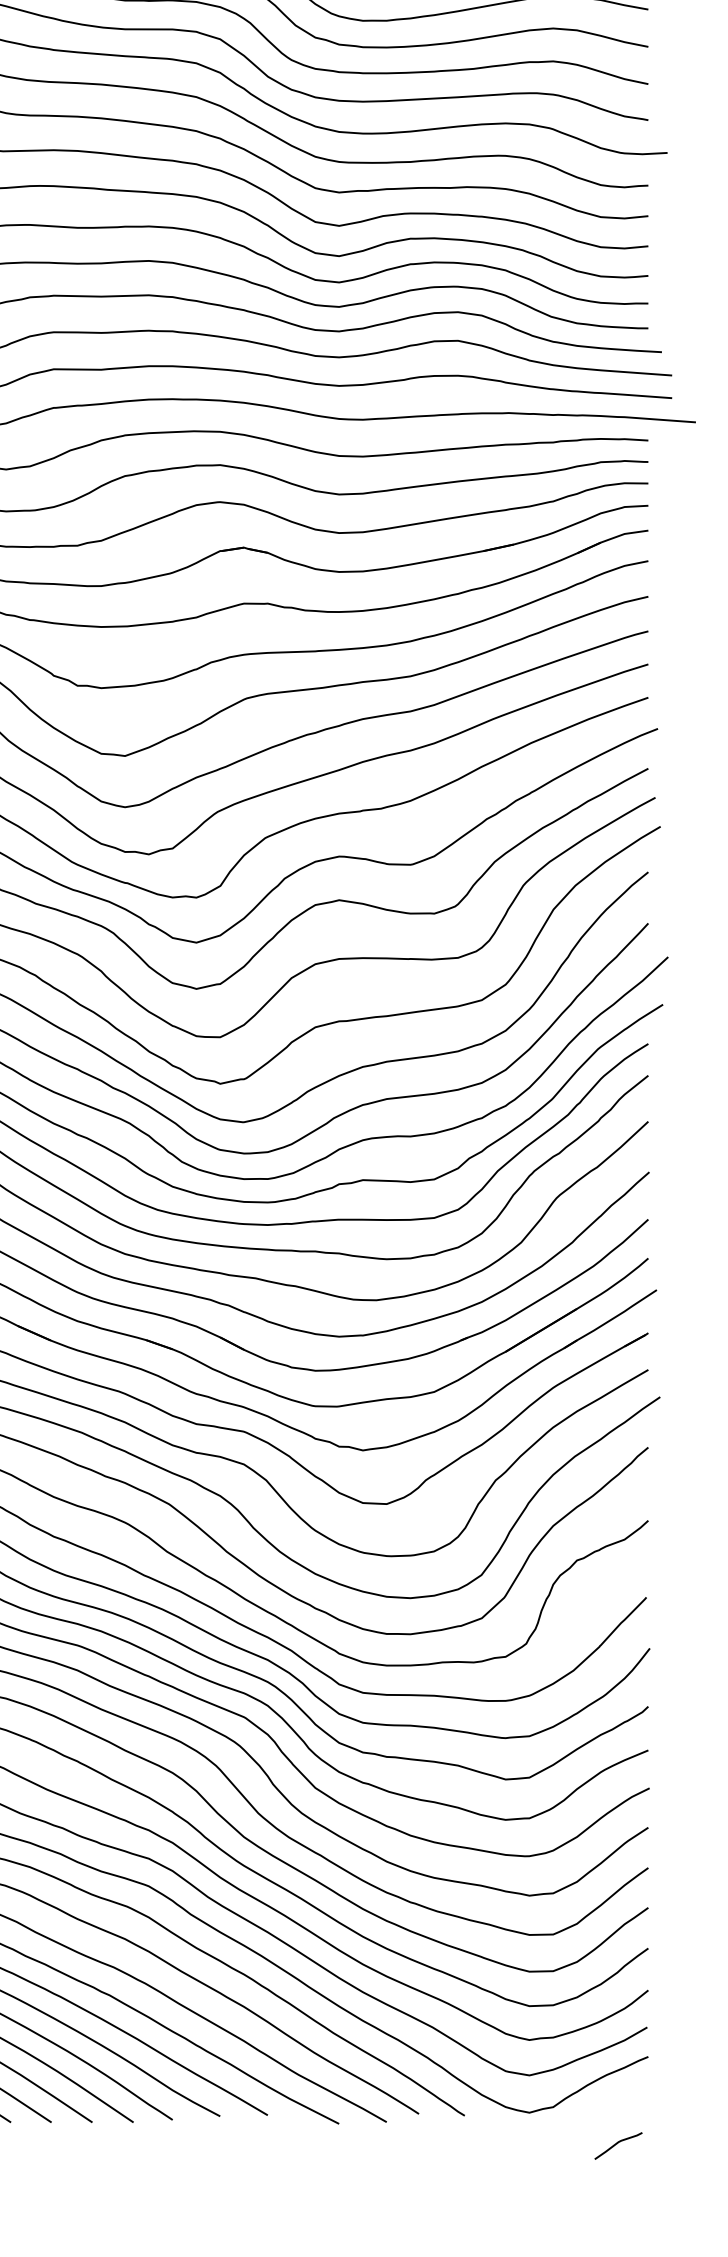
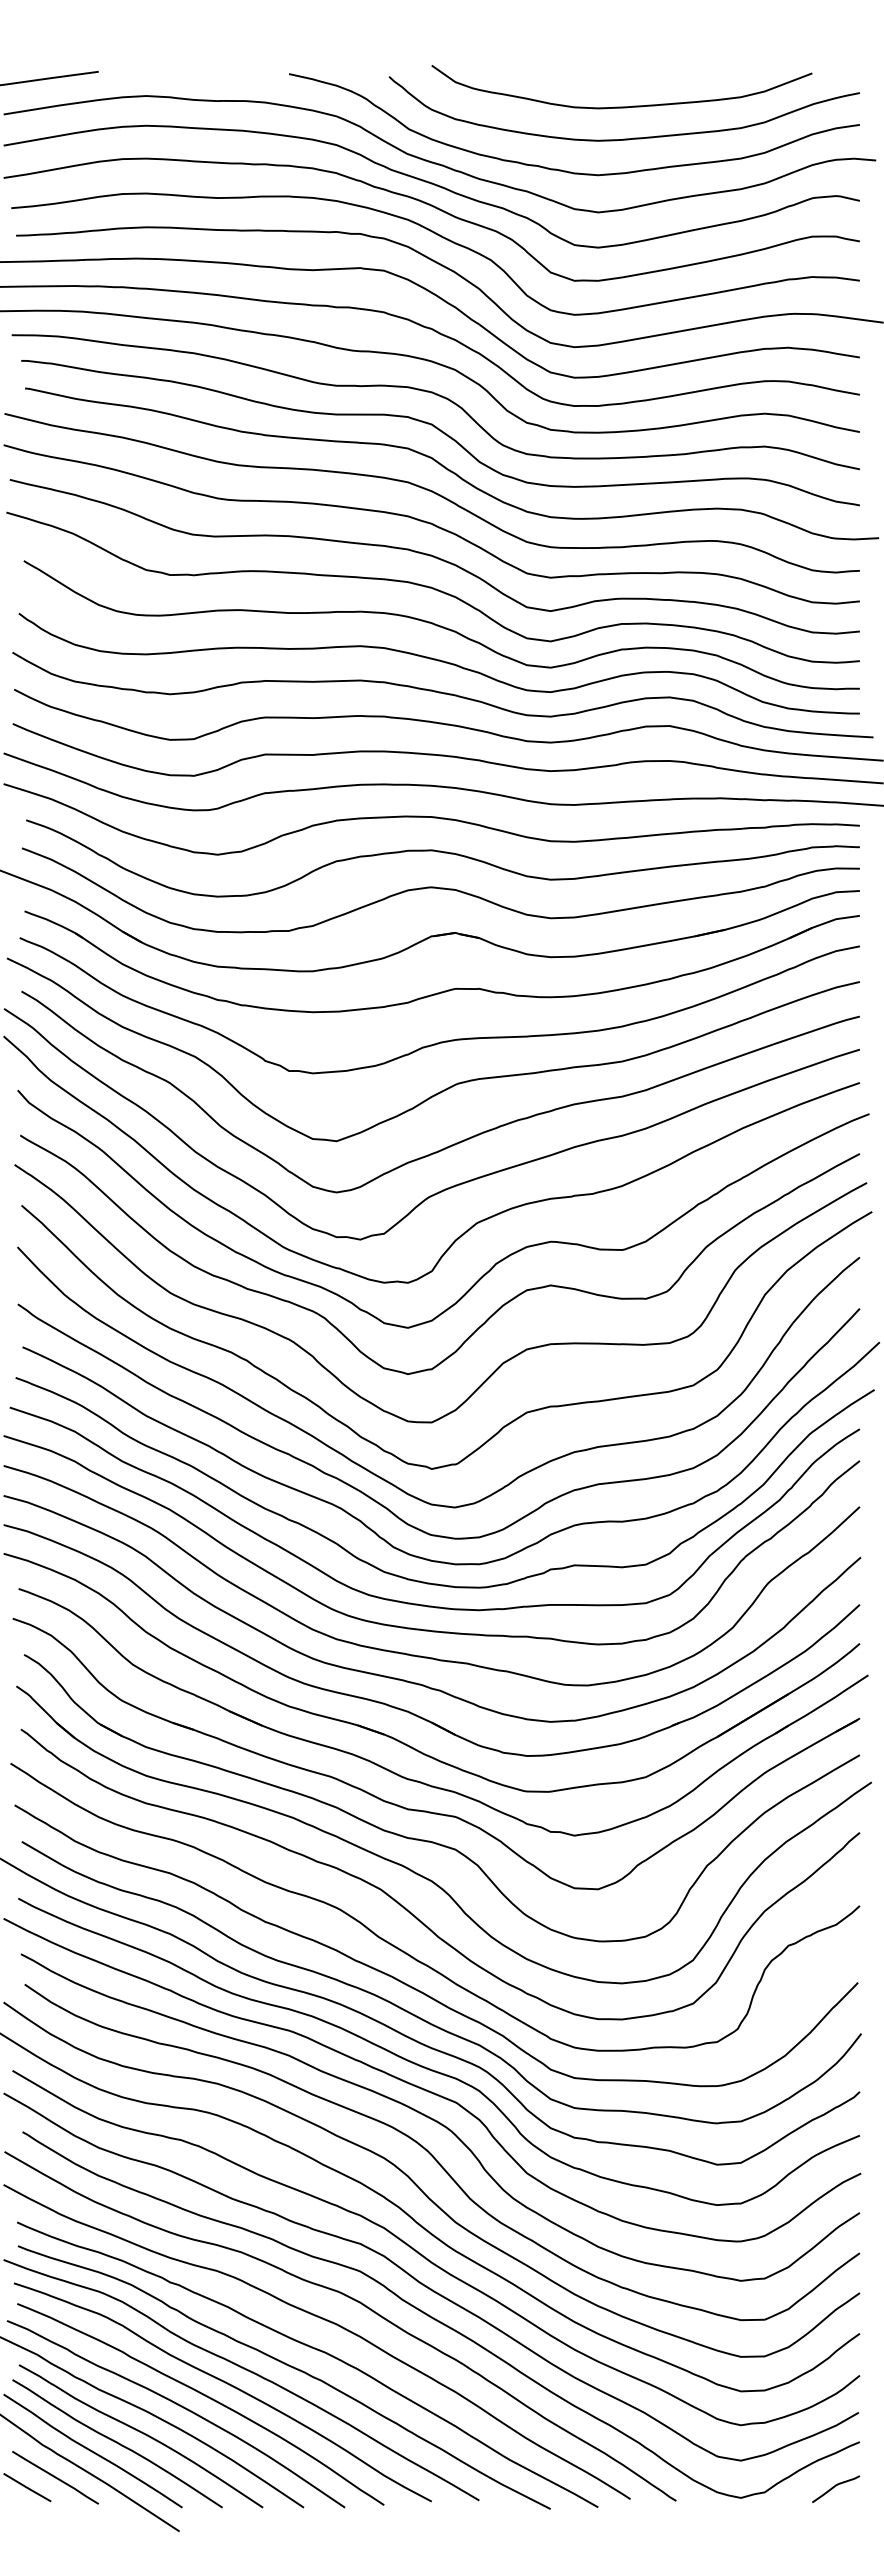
curve: (618, 2143) -> (836, 2486), moved

